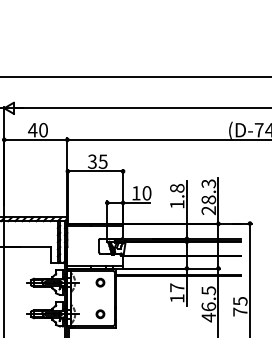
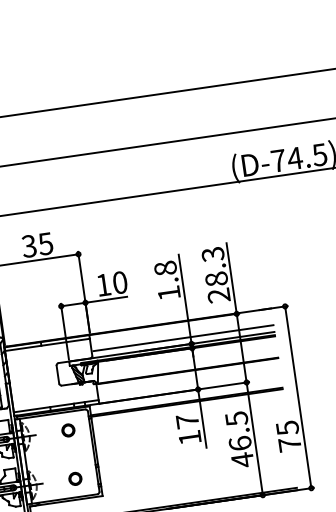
line: (181, 234) -> (182, 338), added

